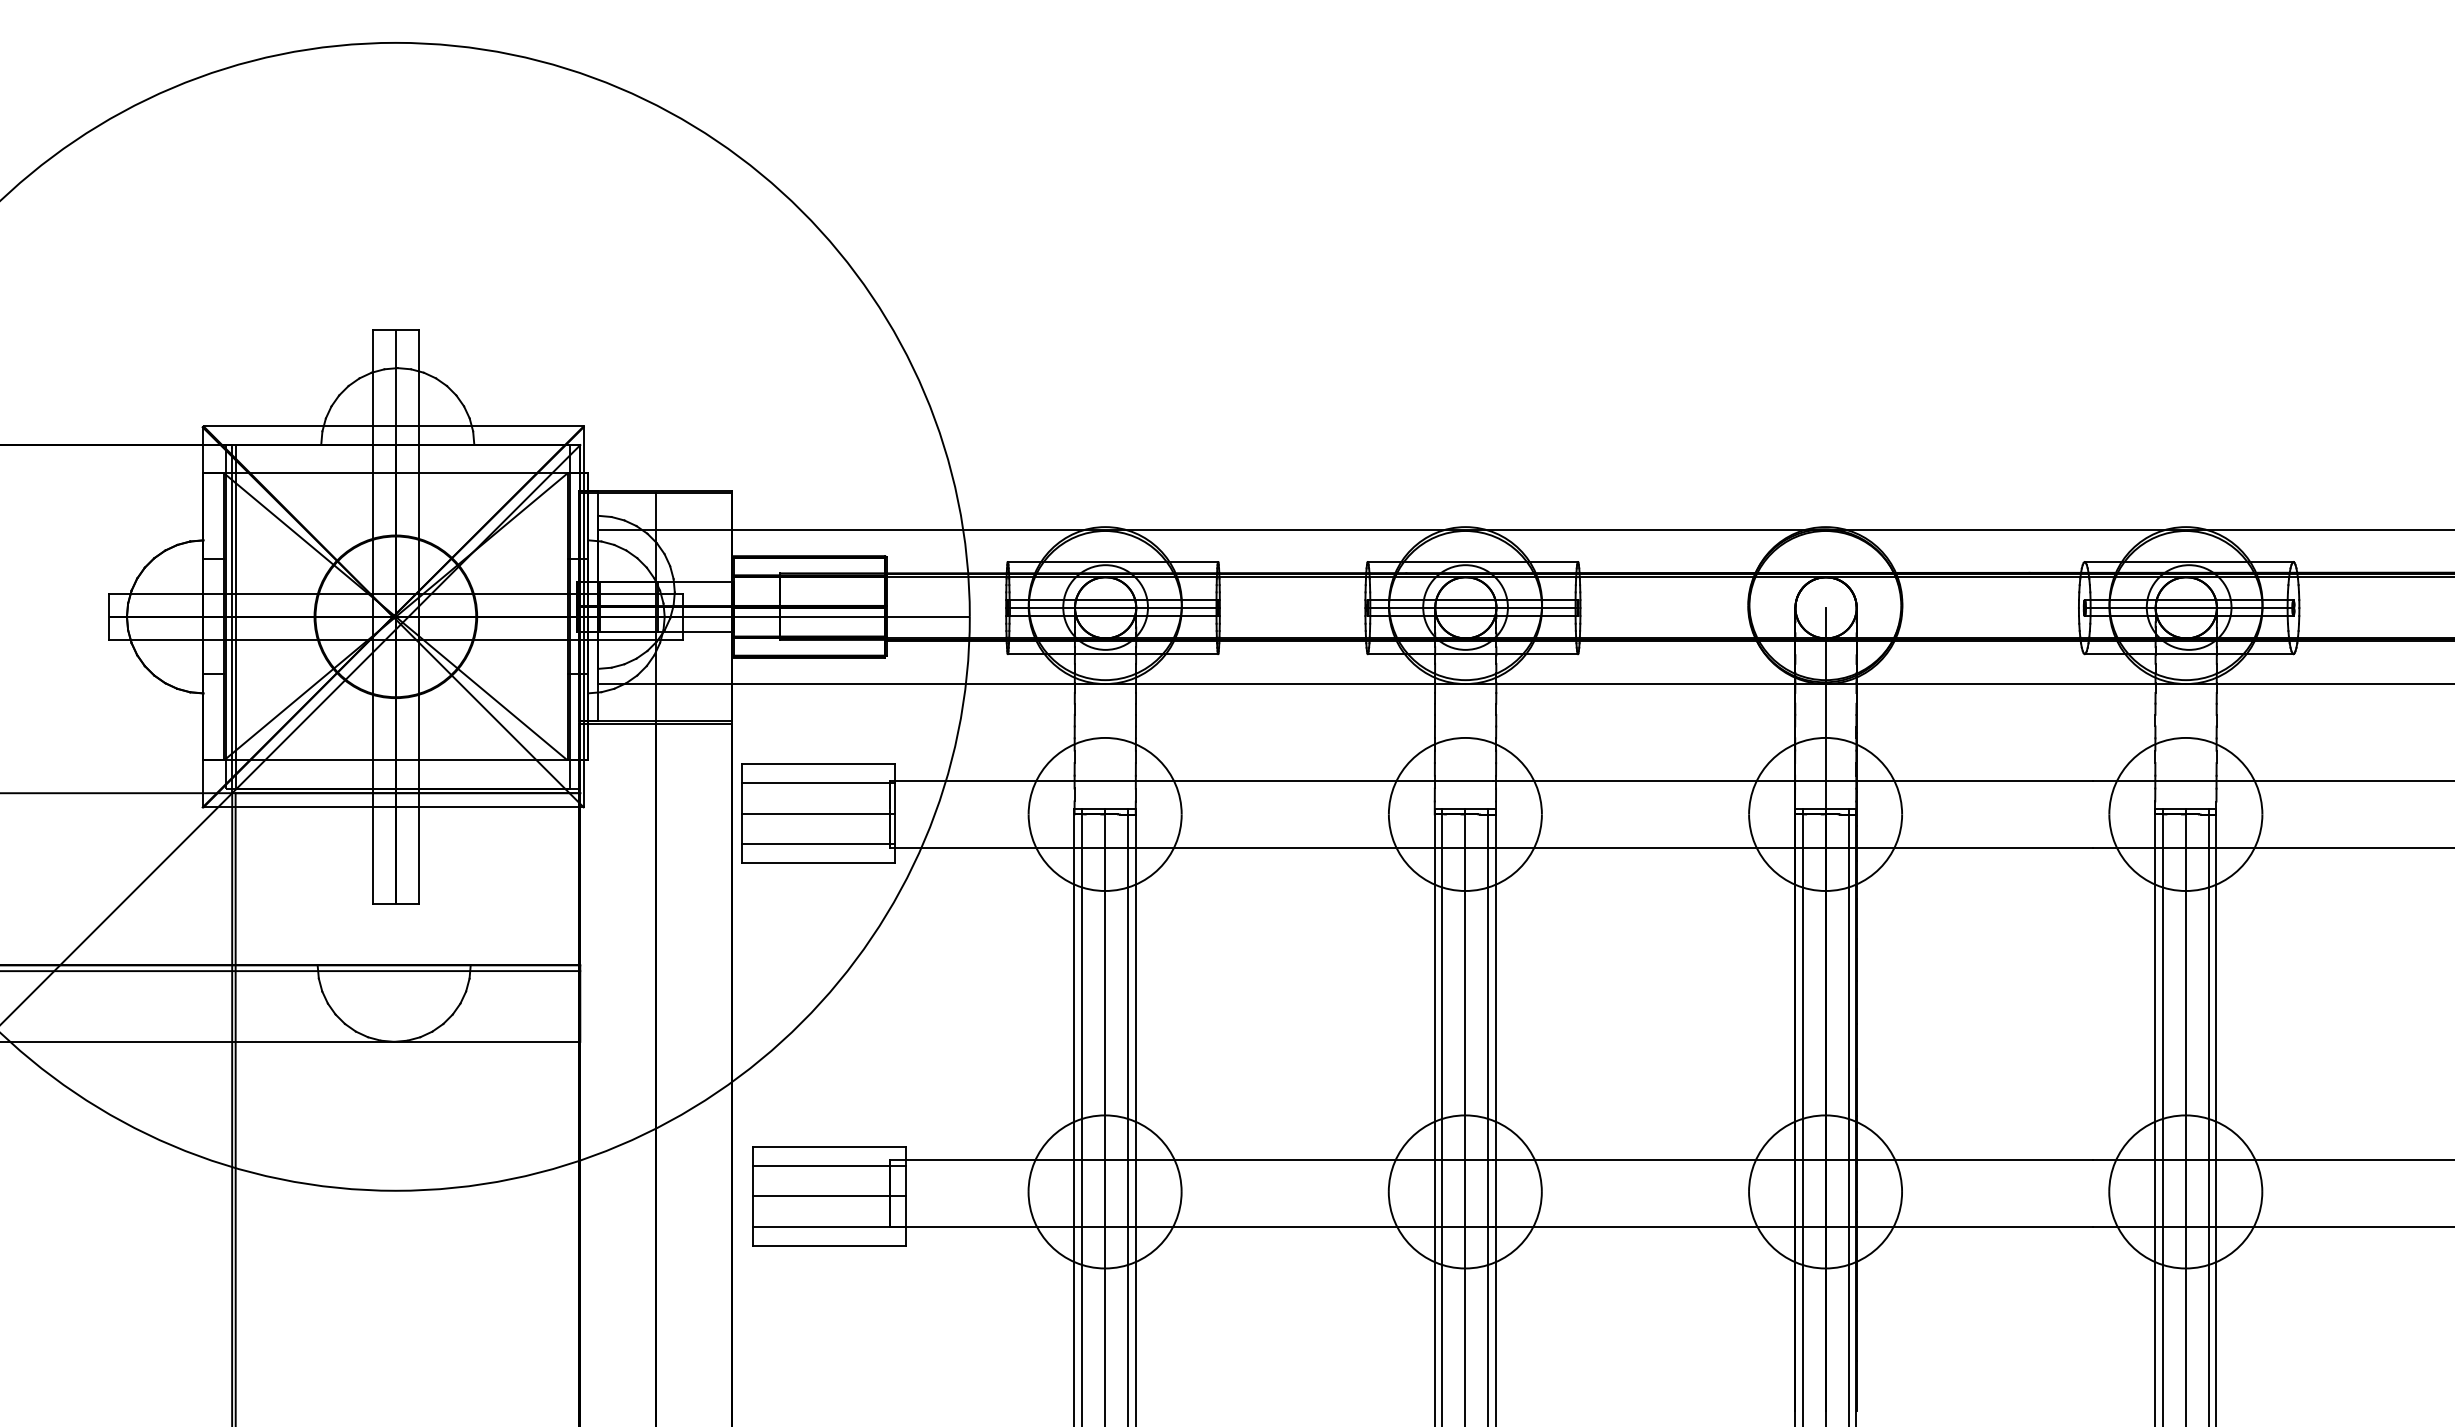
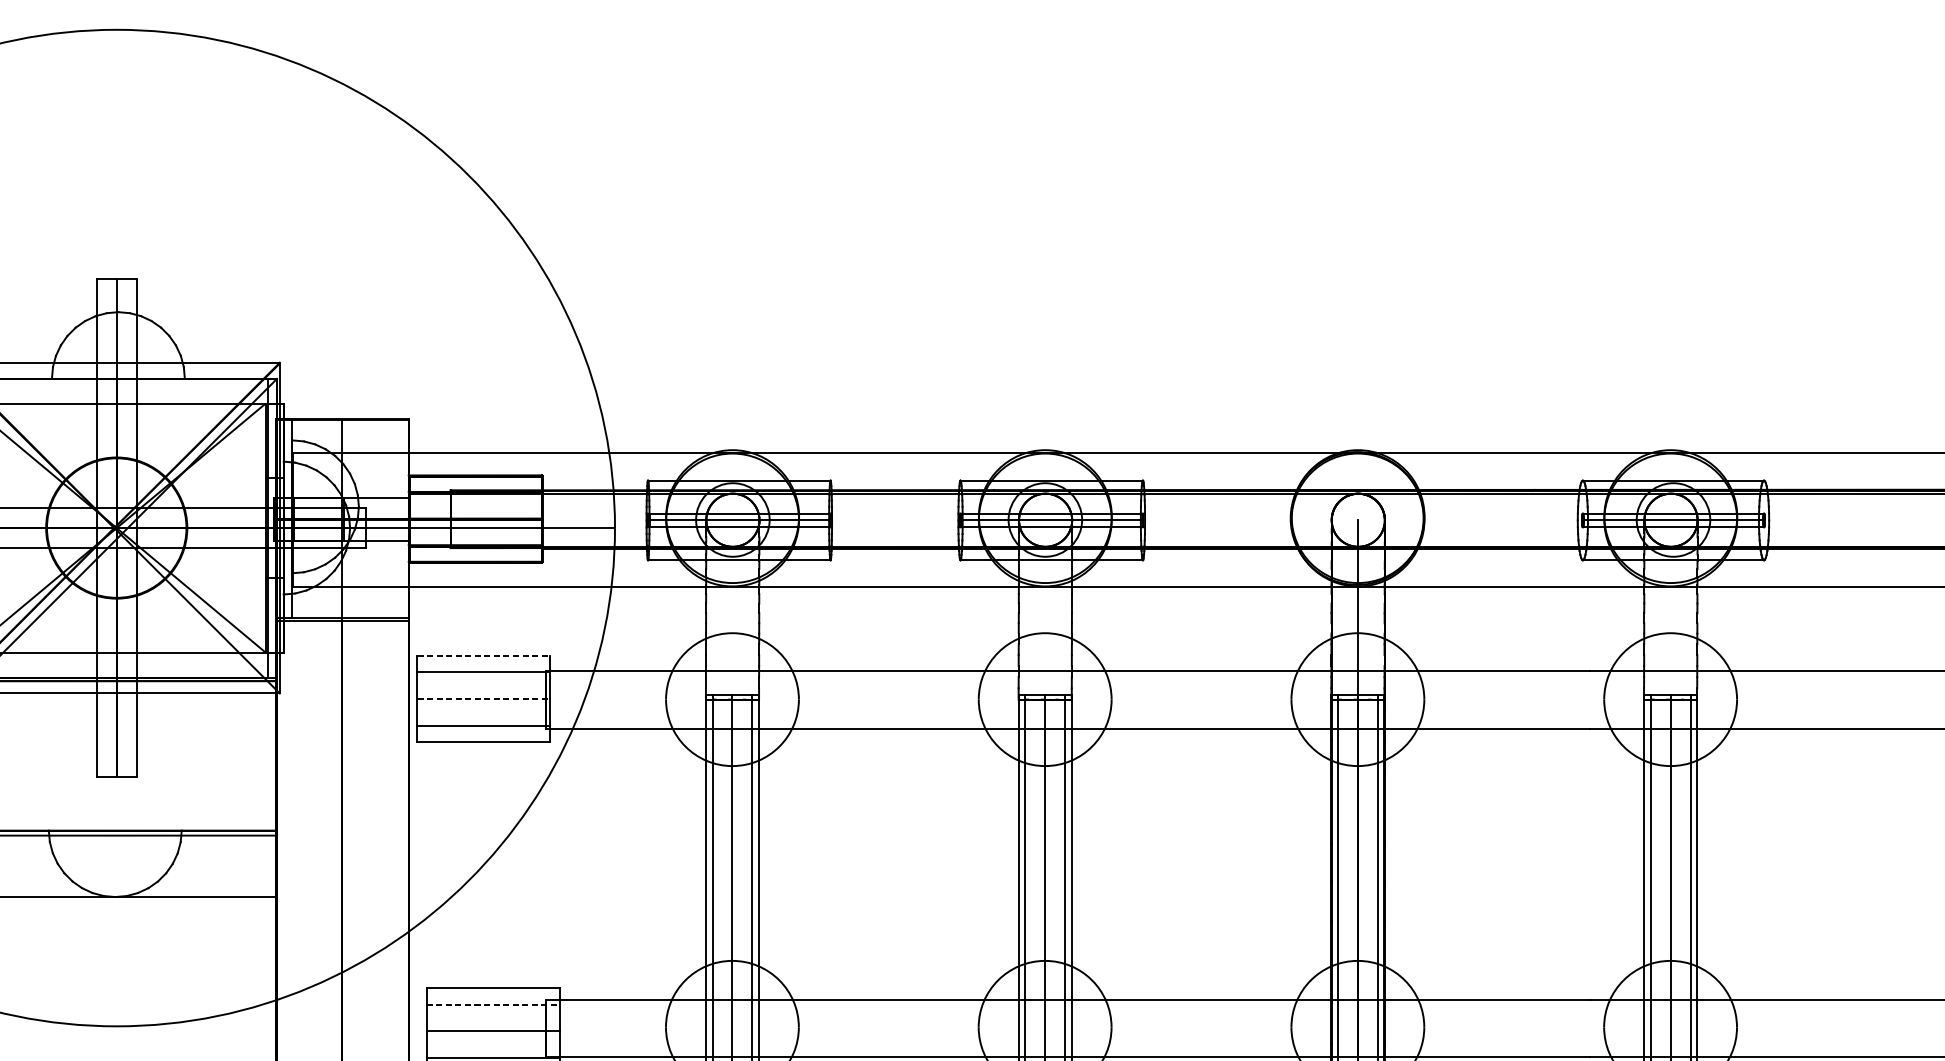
line: (818, 763) -> (483, 655), solid -> dashed
line: (818, 813) -> (483, 698), solid -> dashed
line: (829, 1165) -> (493, 1004), solid -> dashed

